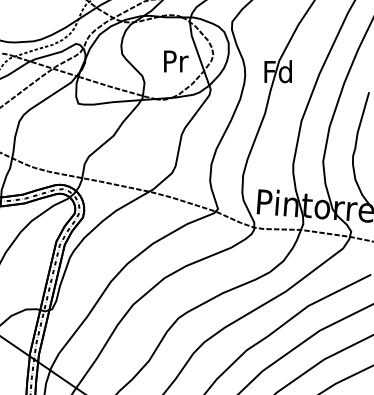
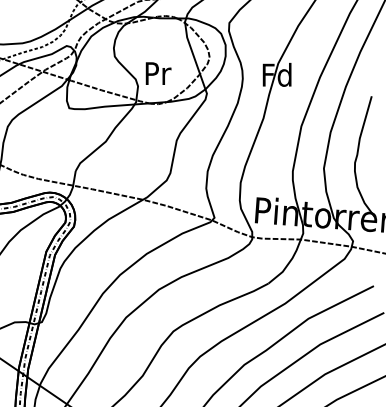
text: (176, 61) -> (158, 73), moved

